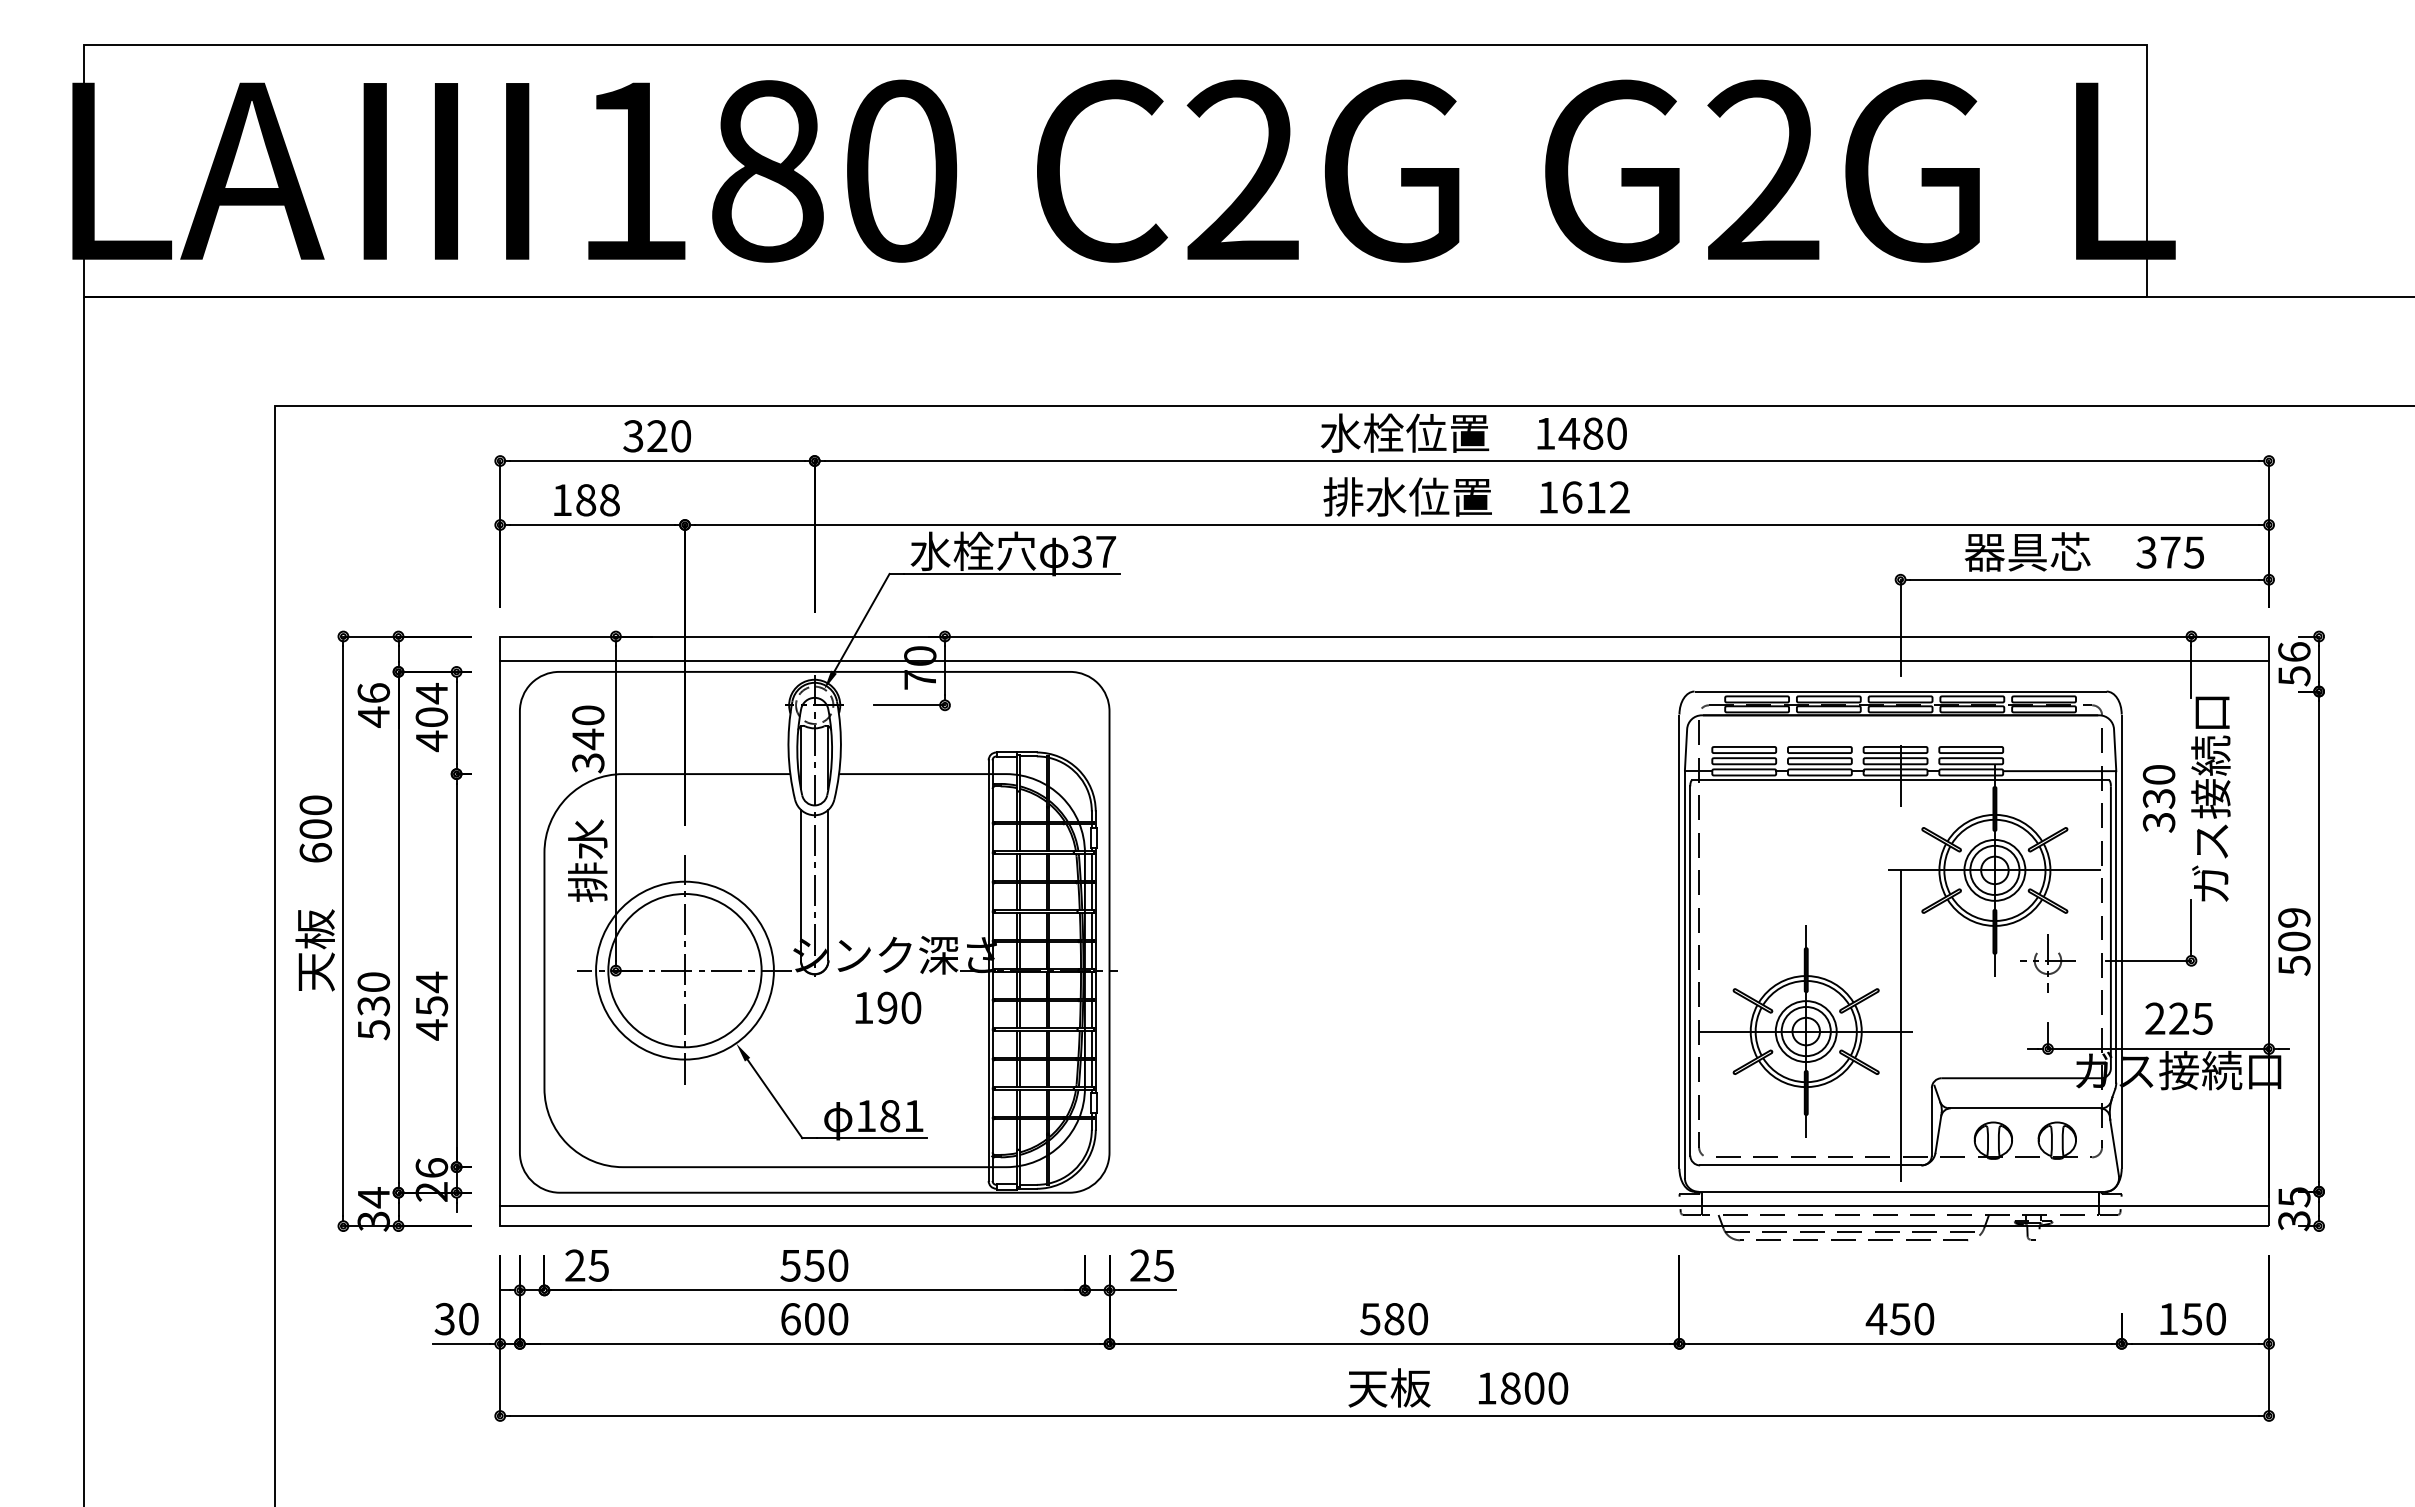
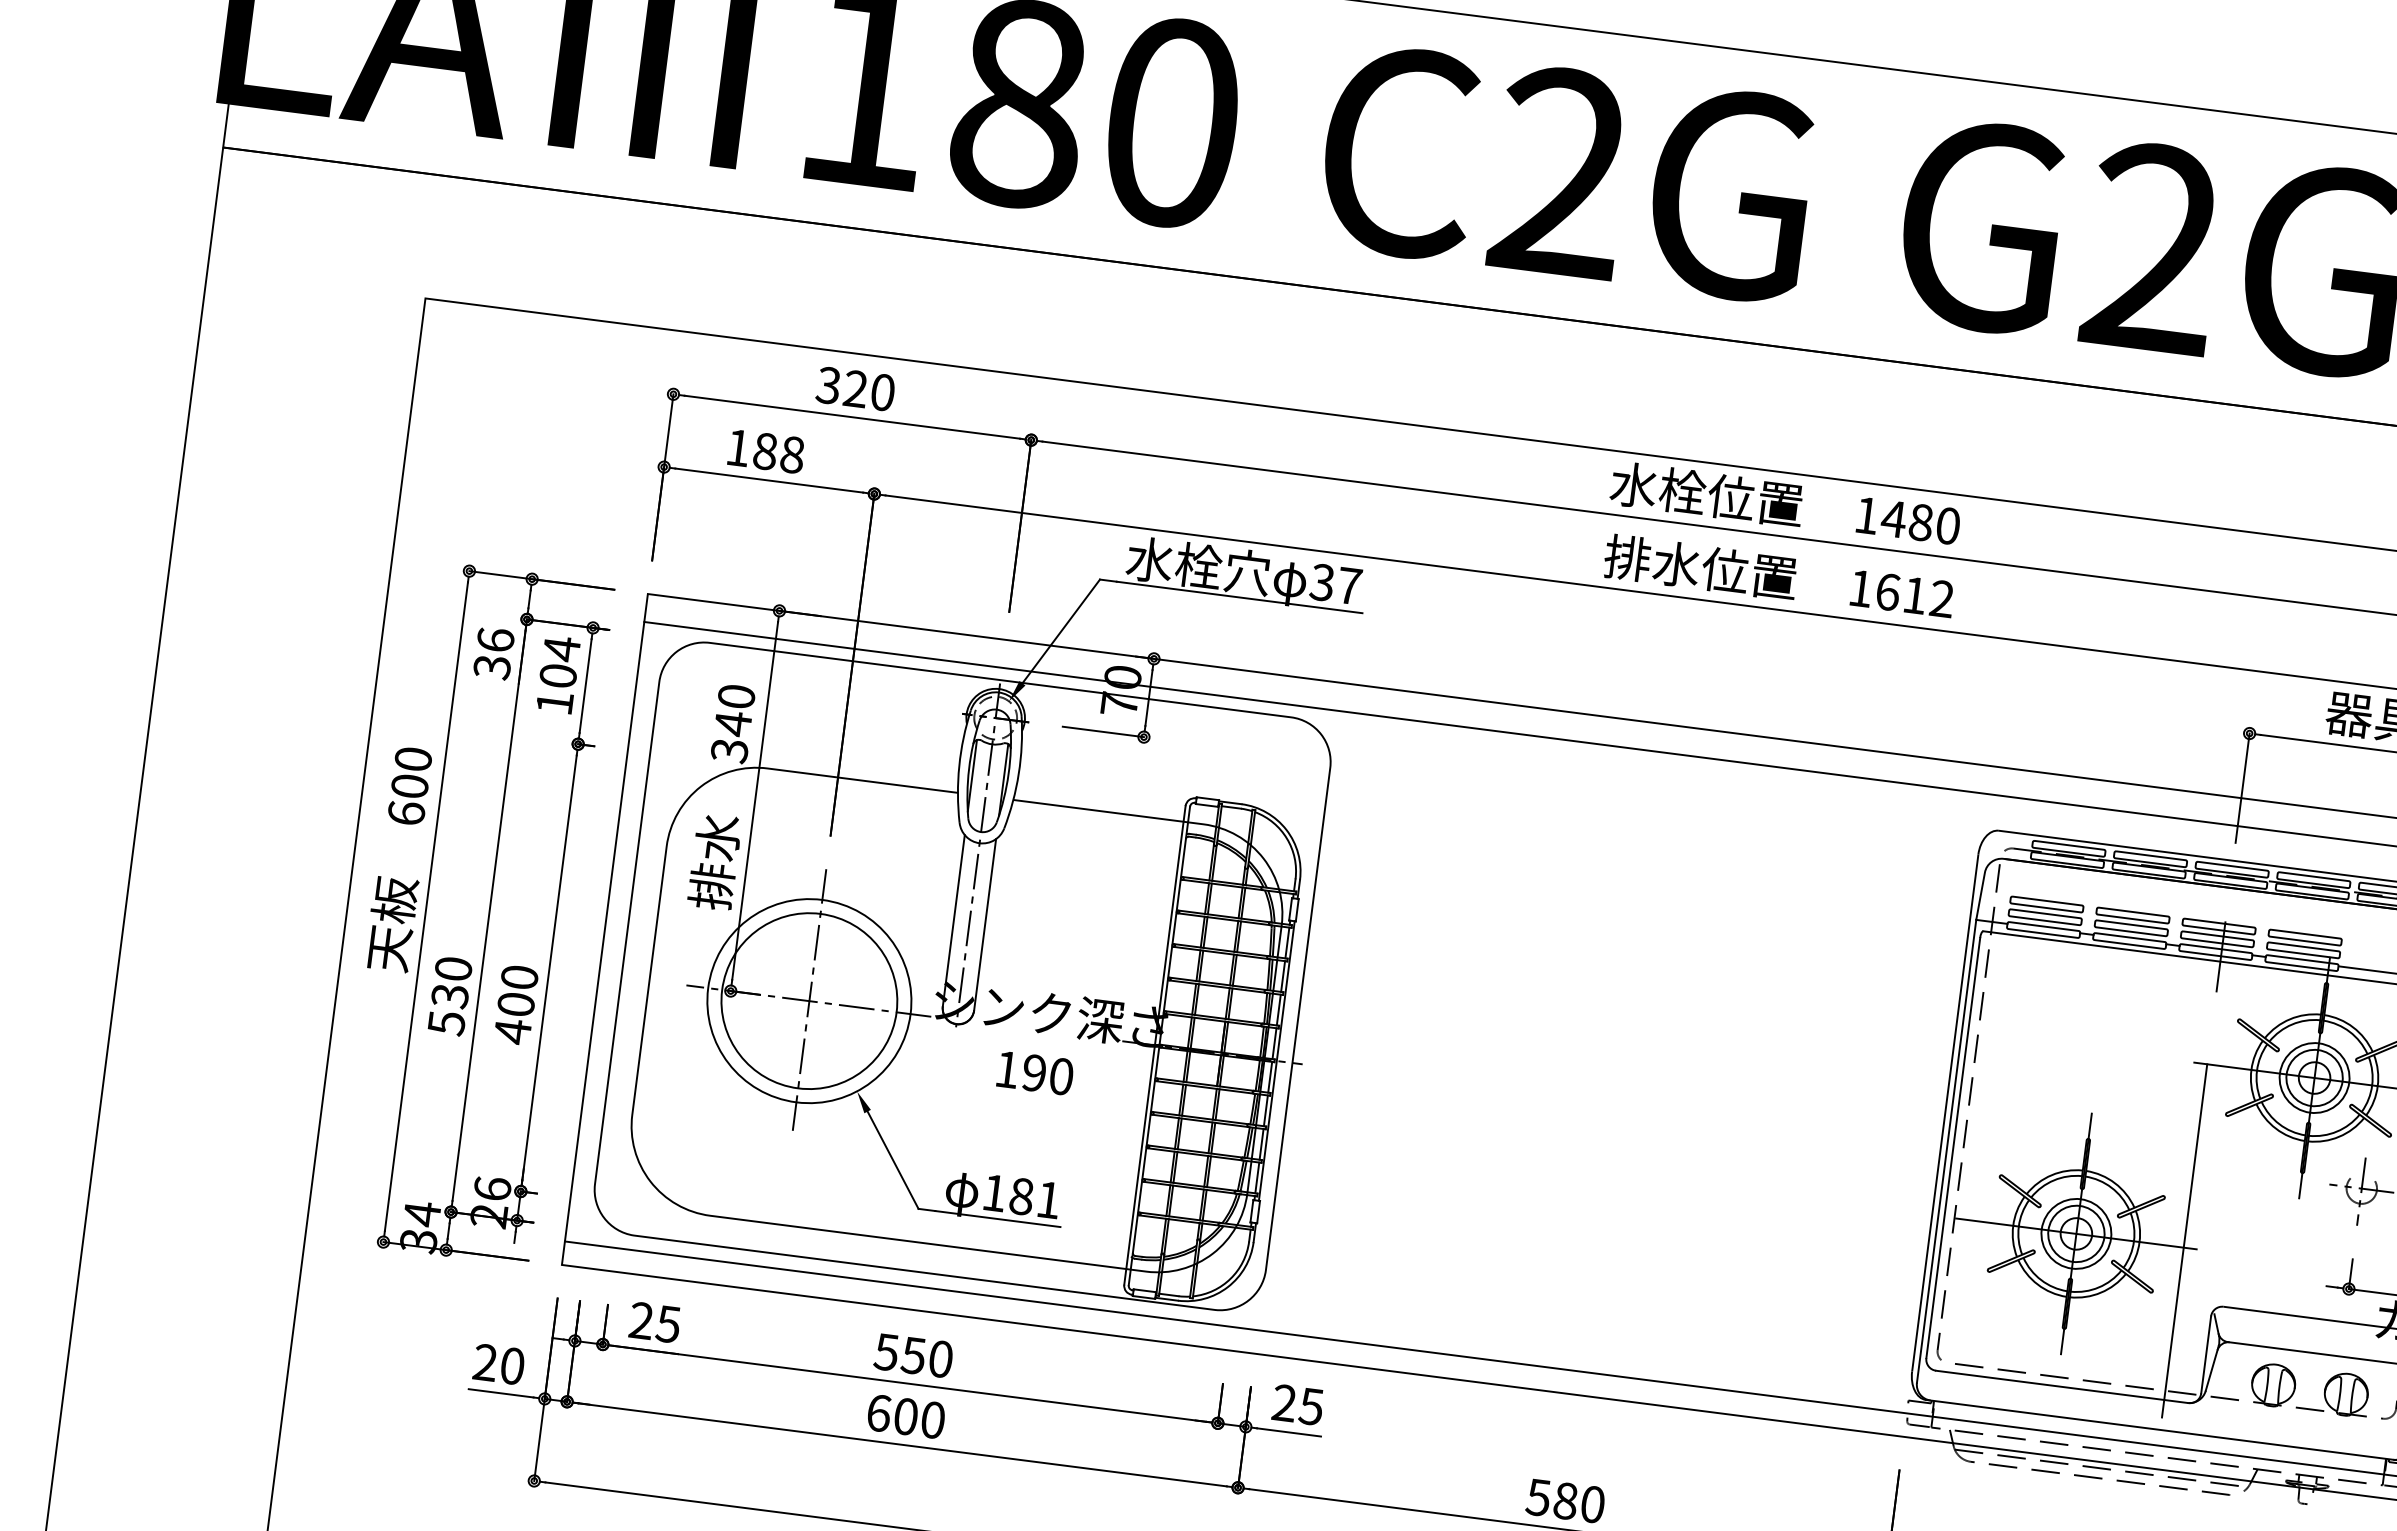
text: (373, 716) -> (492, 666), 46 -> 36
text: (431, 741) -> (554, 703), 404 -> 104
text: (431, 993) -> (517, 990), 454 -> 400
text: (444, 1319) -> (484, 1363), 30 -> 20

